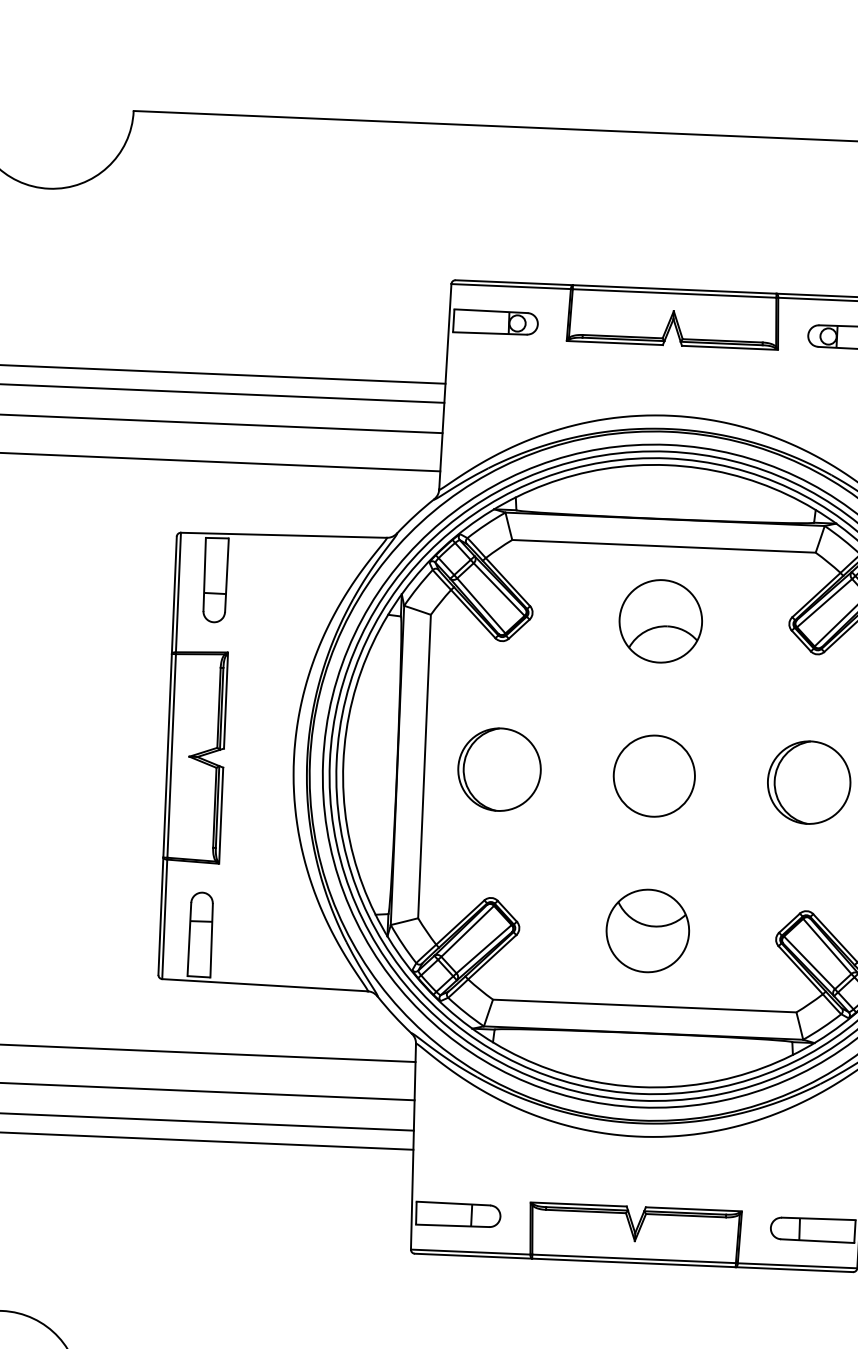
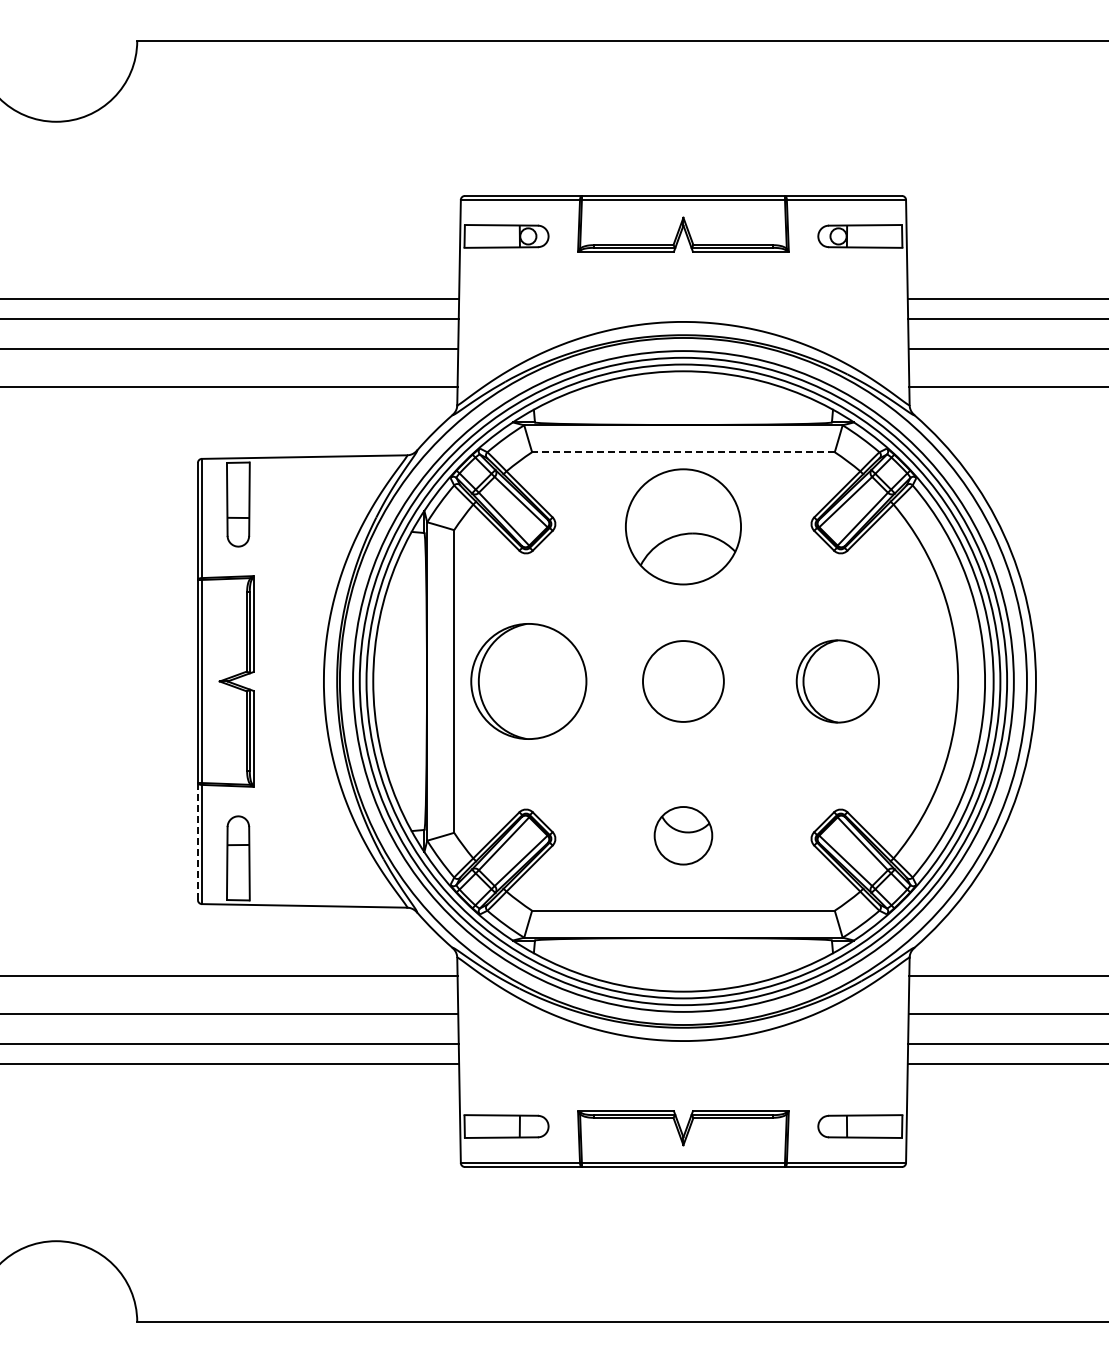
line: (663, 546) -> (682, 452), solid -> dashed
part: (660, 621) -> (683, 527), size x1.4
part: (500, 769) -> (529, 681), size x1.4
line: (160, 916) -> (197, 841), solid -> dashed
part: (647, 930) -> (683, 835), size x0.7

